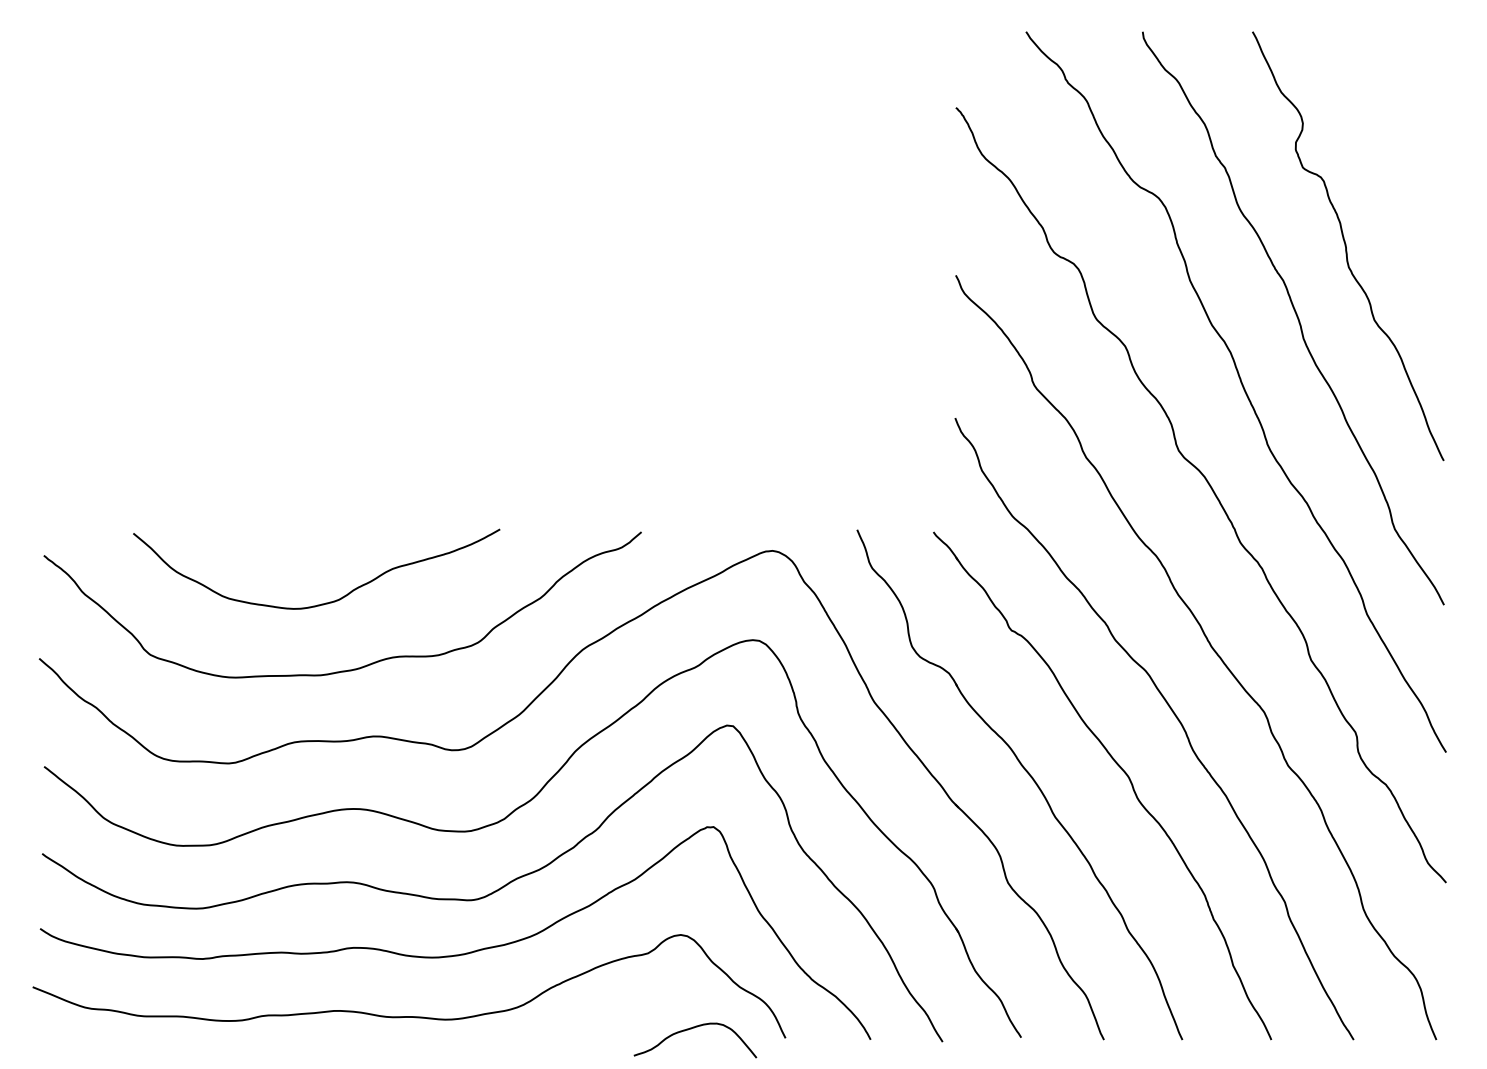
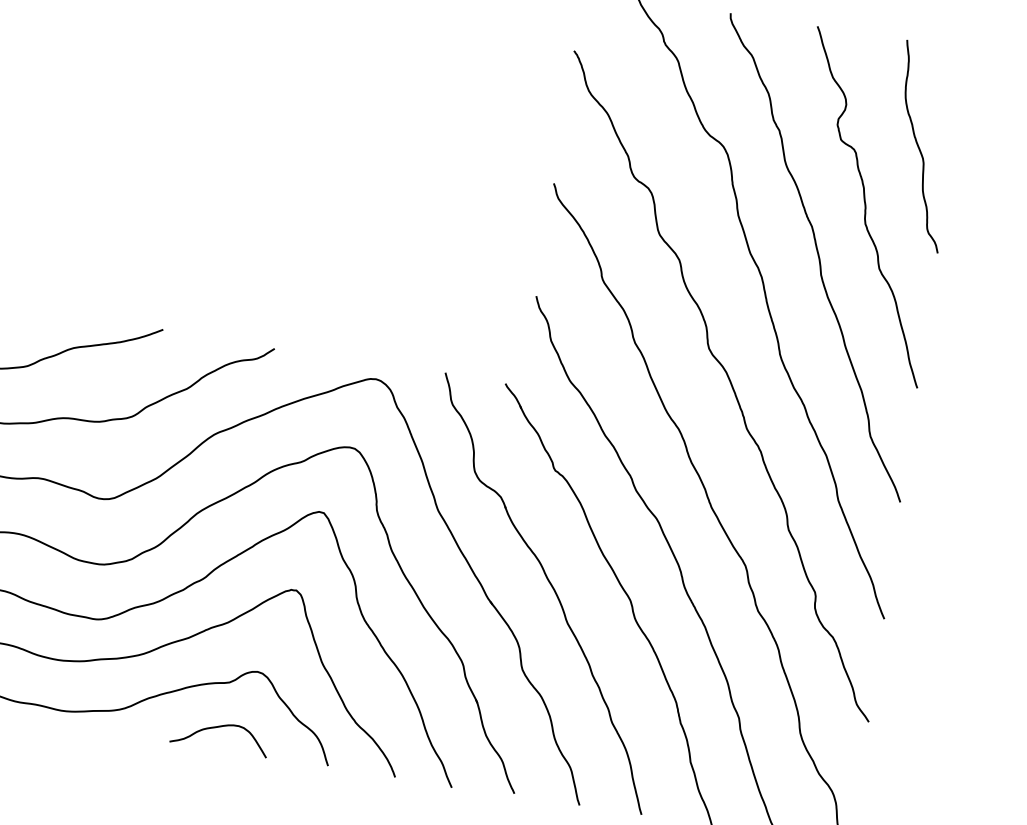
curve: (1401, 162) -> (919, 147), added
curve: (691, 1029) -> (218, 727), moved

